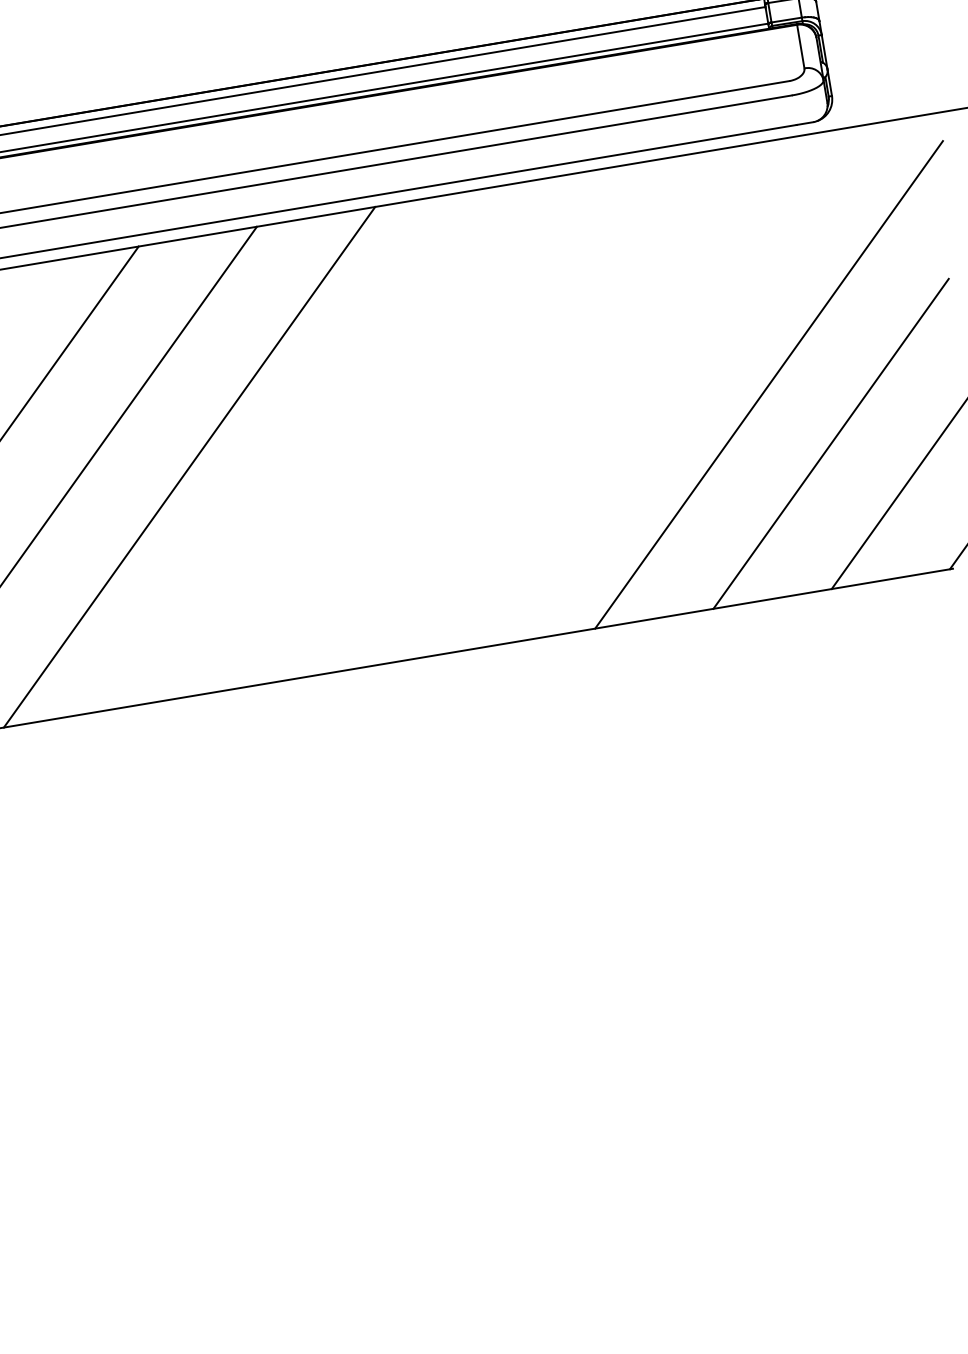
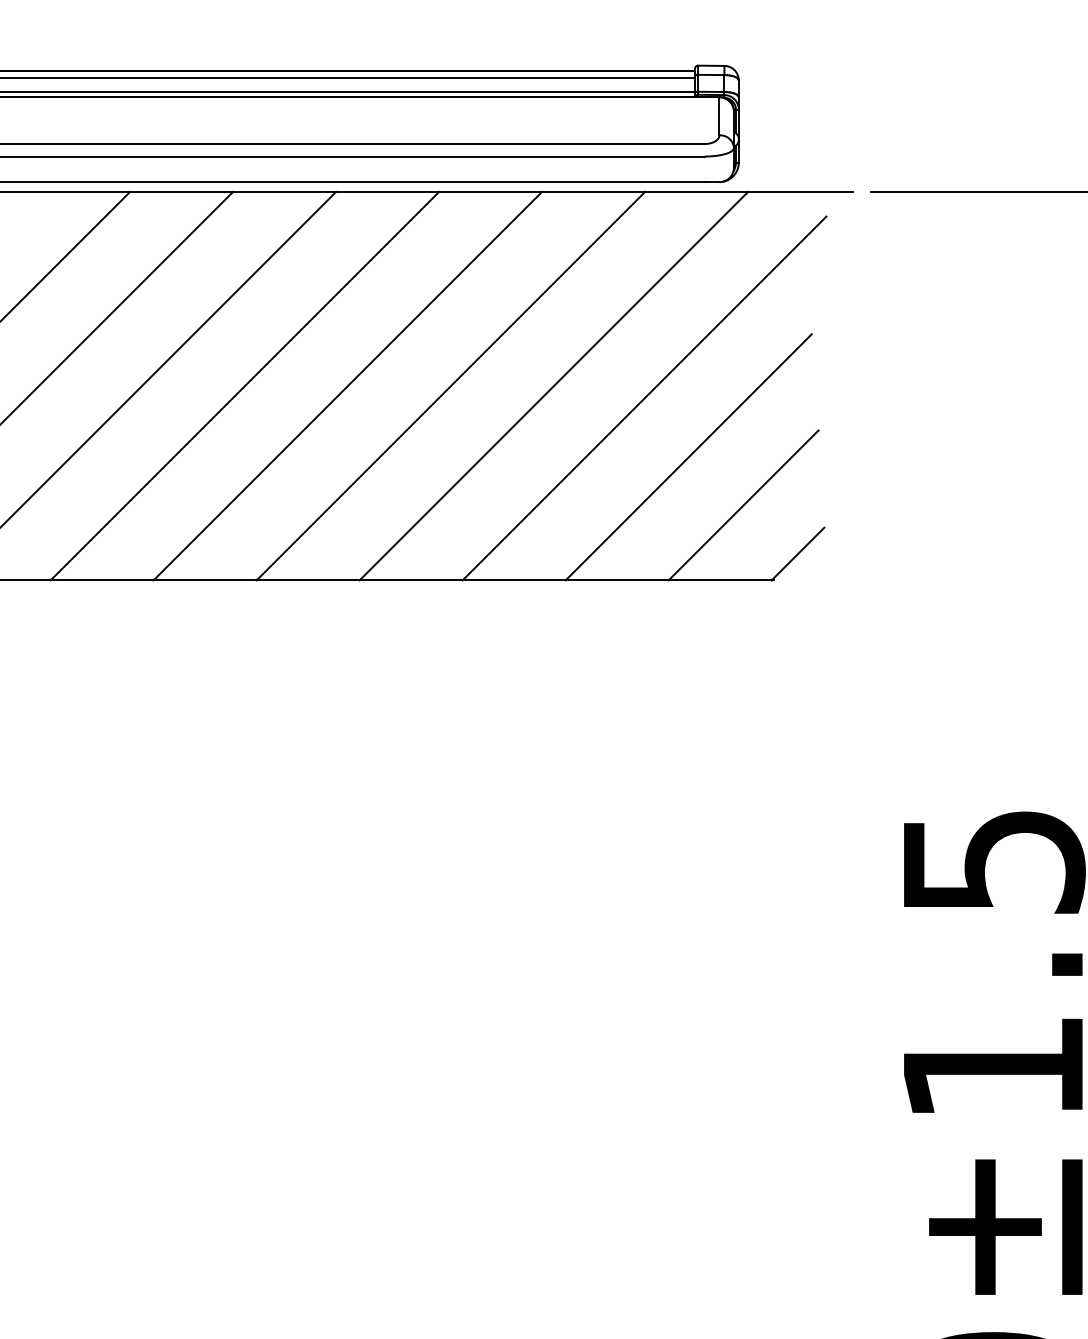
line: (662, 387) -> (553, 385), added
line: (543, 407) -> (450, 385), added
line: (425, 427) -> (347, 385), added
line: (307, 446) -> (244, 385), added

